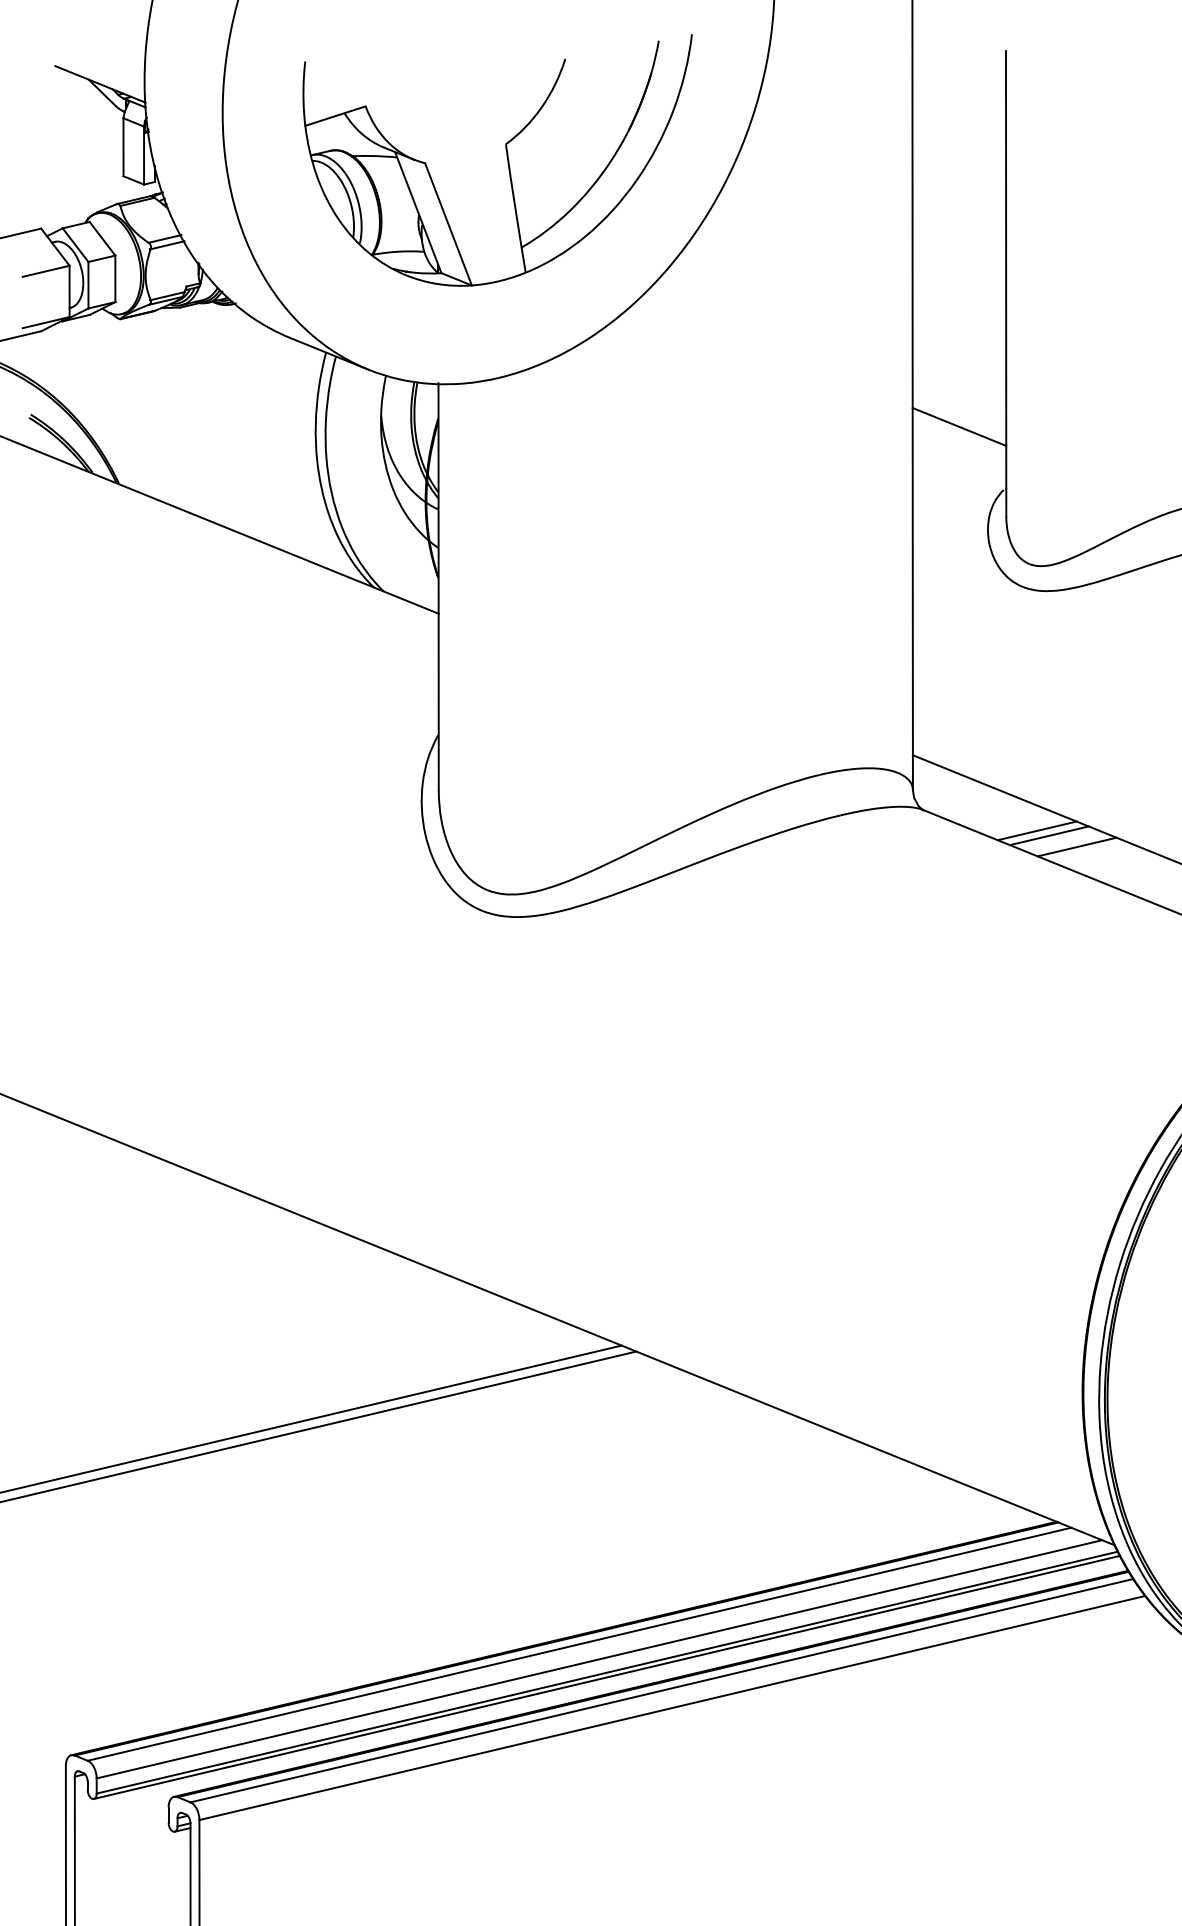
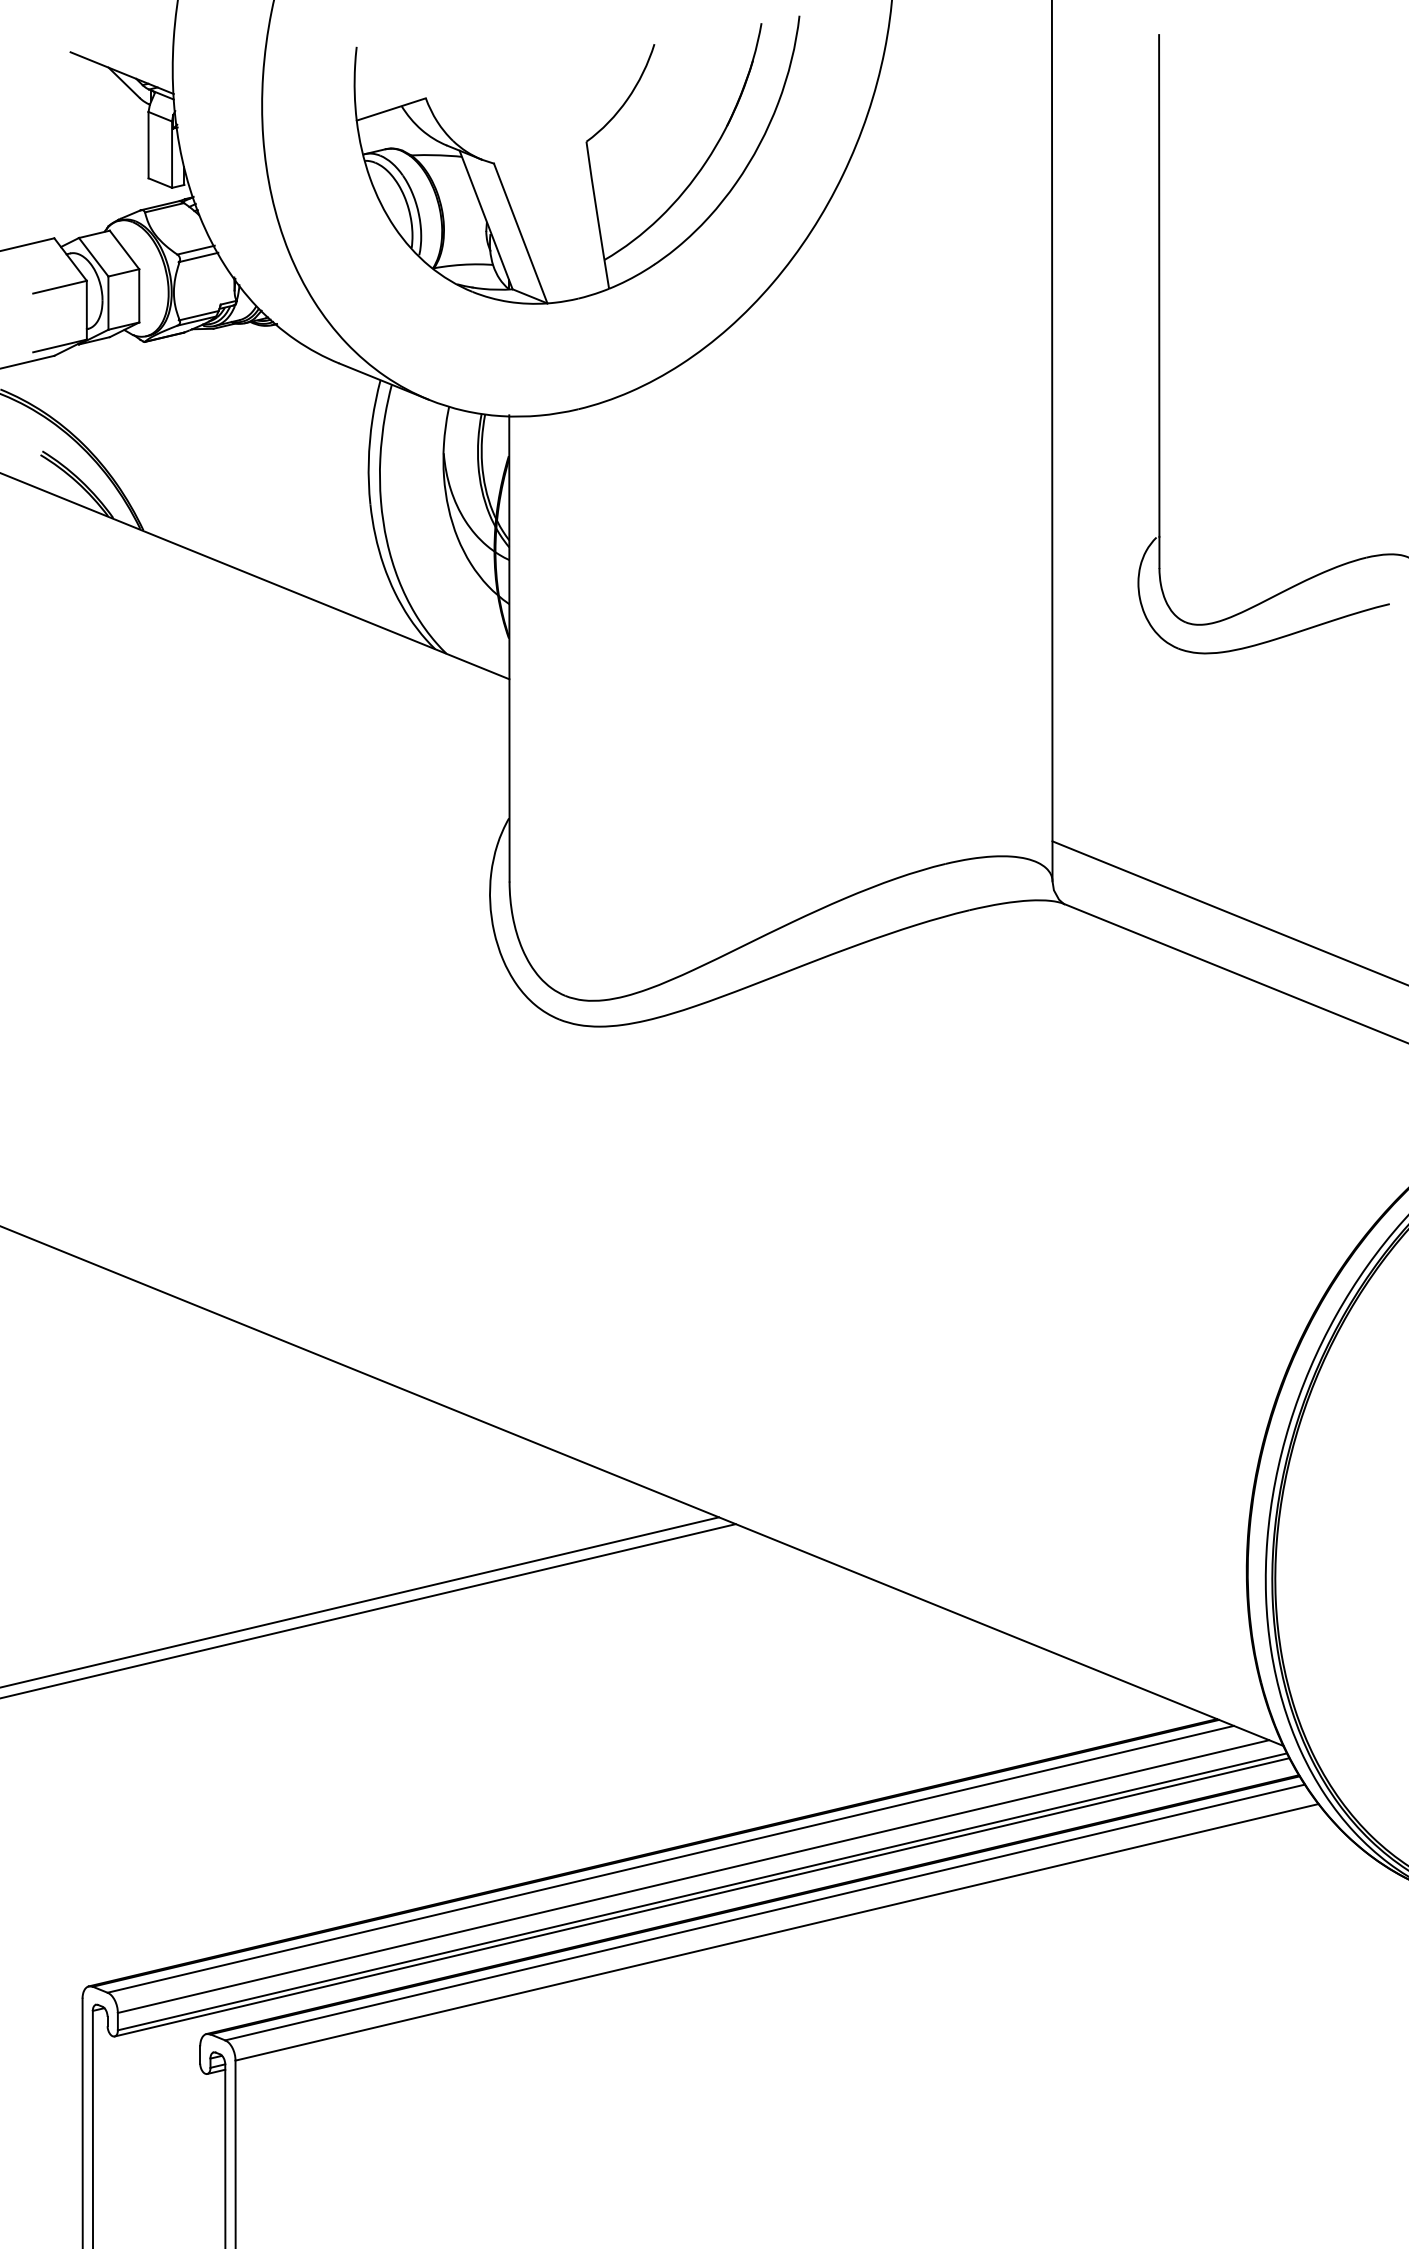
line: (959, 427) -> (1105, 465), removed
line: (1036, 830) -> (1194, 927), removed
line: (1049, 835) -> (1208, 933), removed
line: (1077, 847) -> (1240, 946), removed

